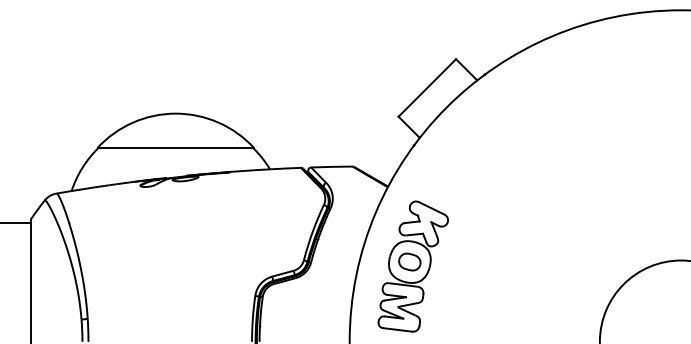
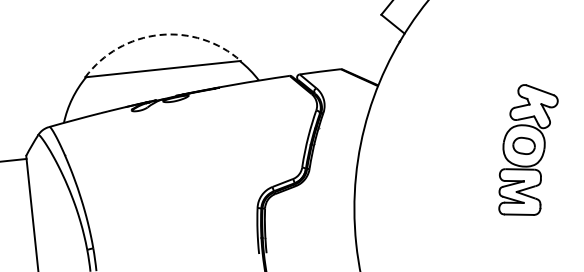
arc: (175, 113) -> (159, 34), solid -> dashed
part: (412, 266) -> (527, 150), moved

